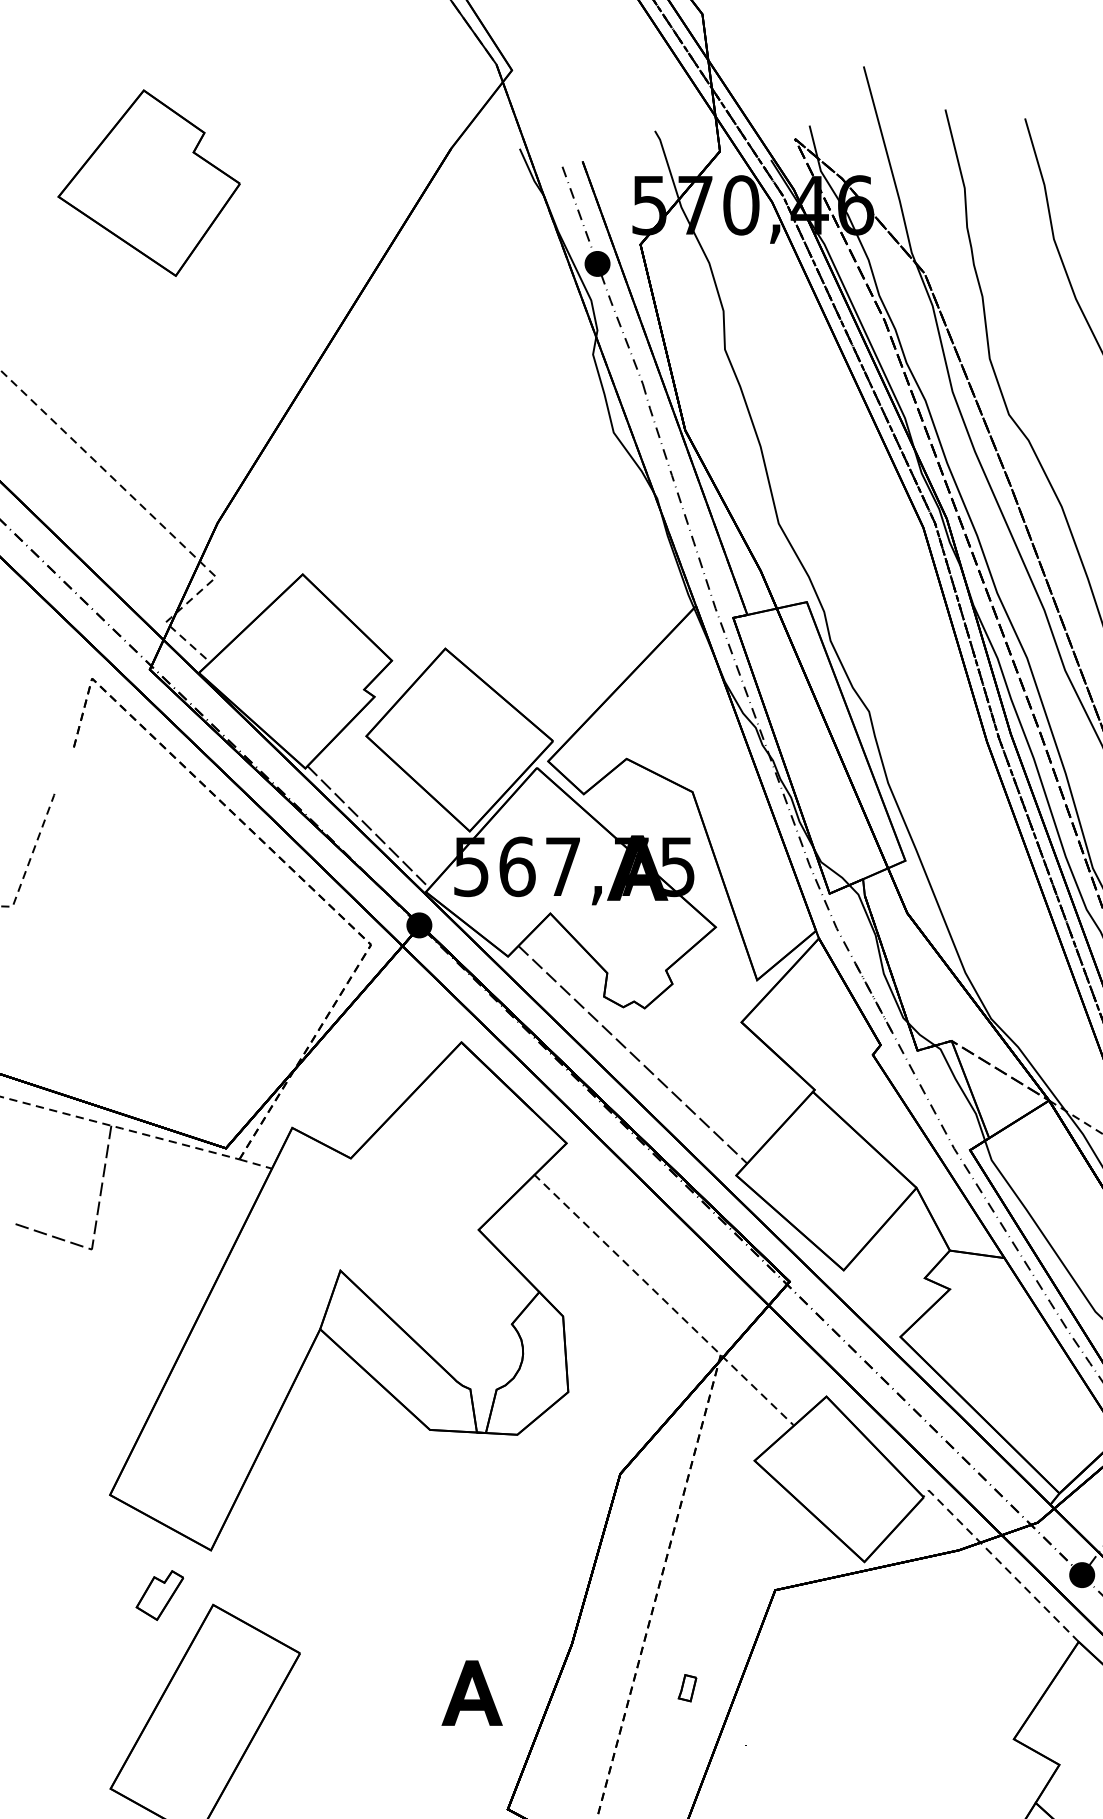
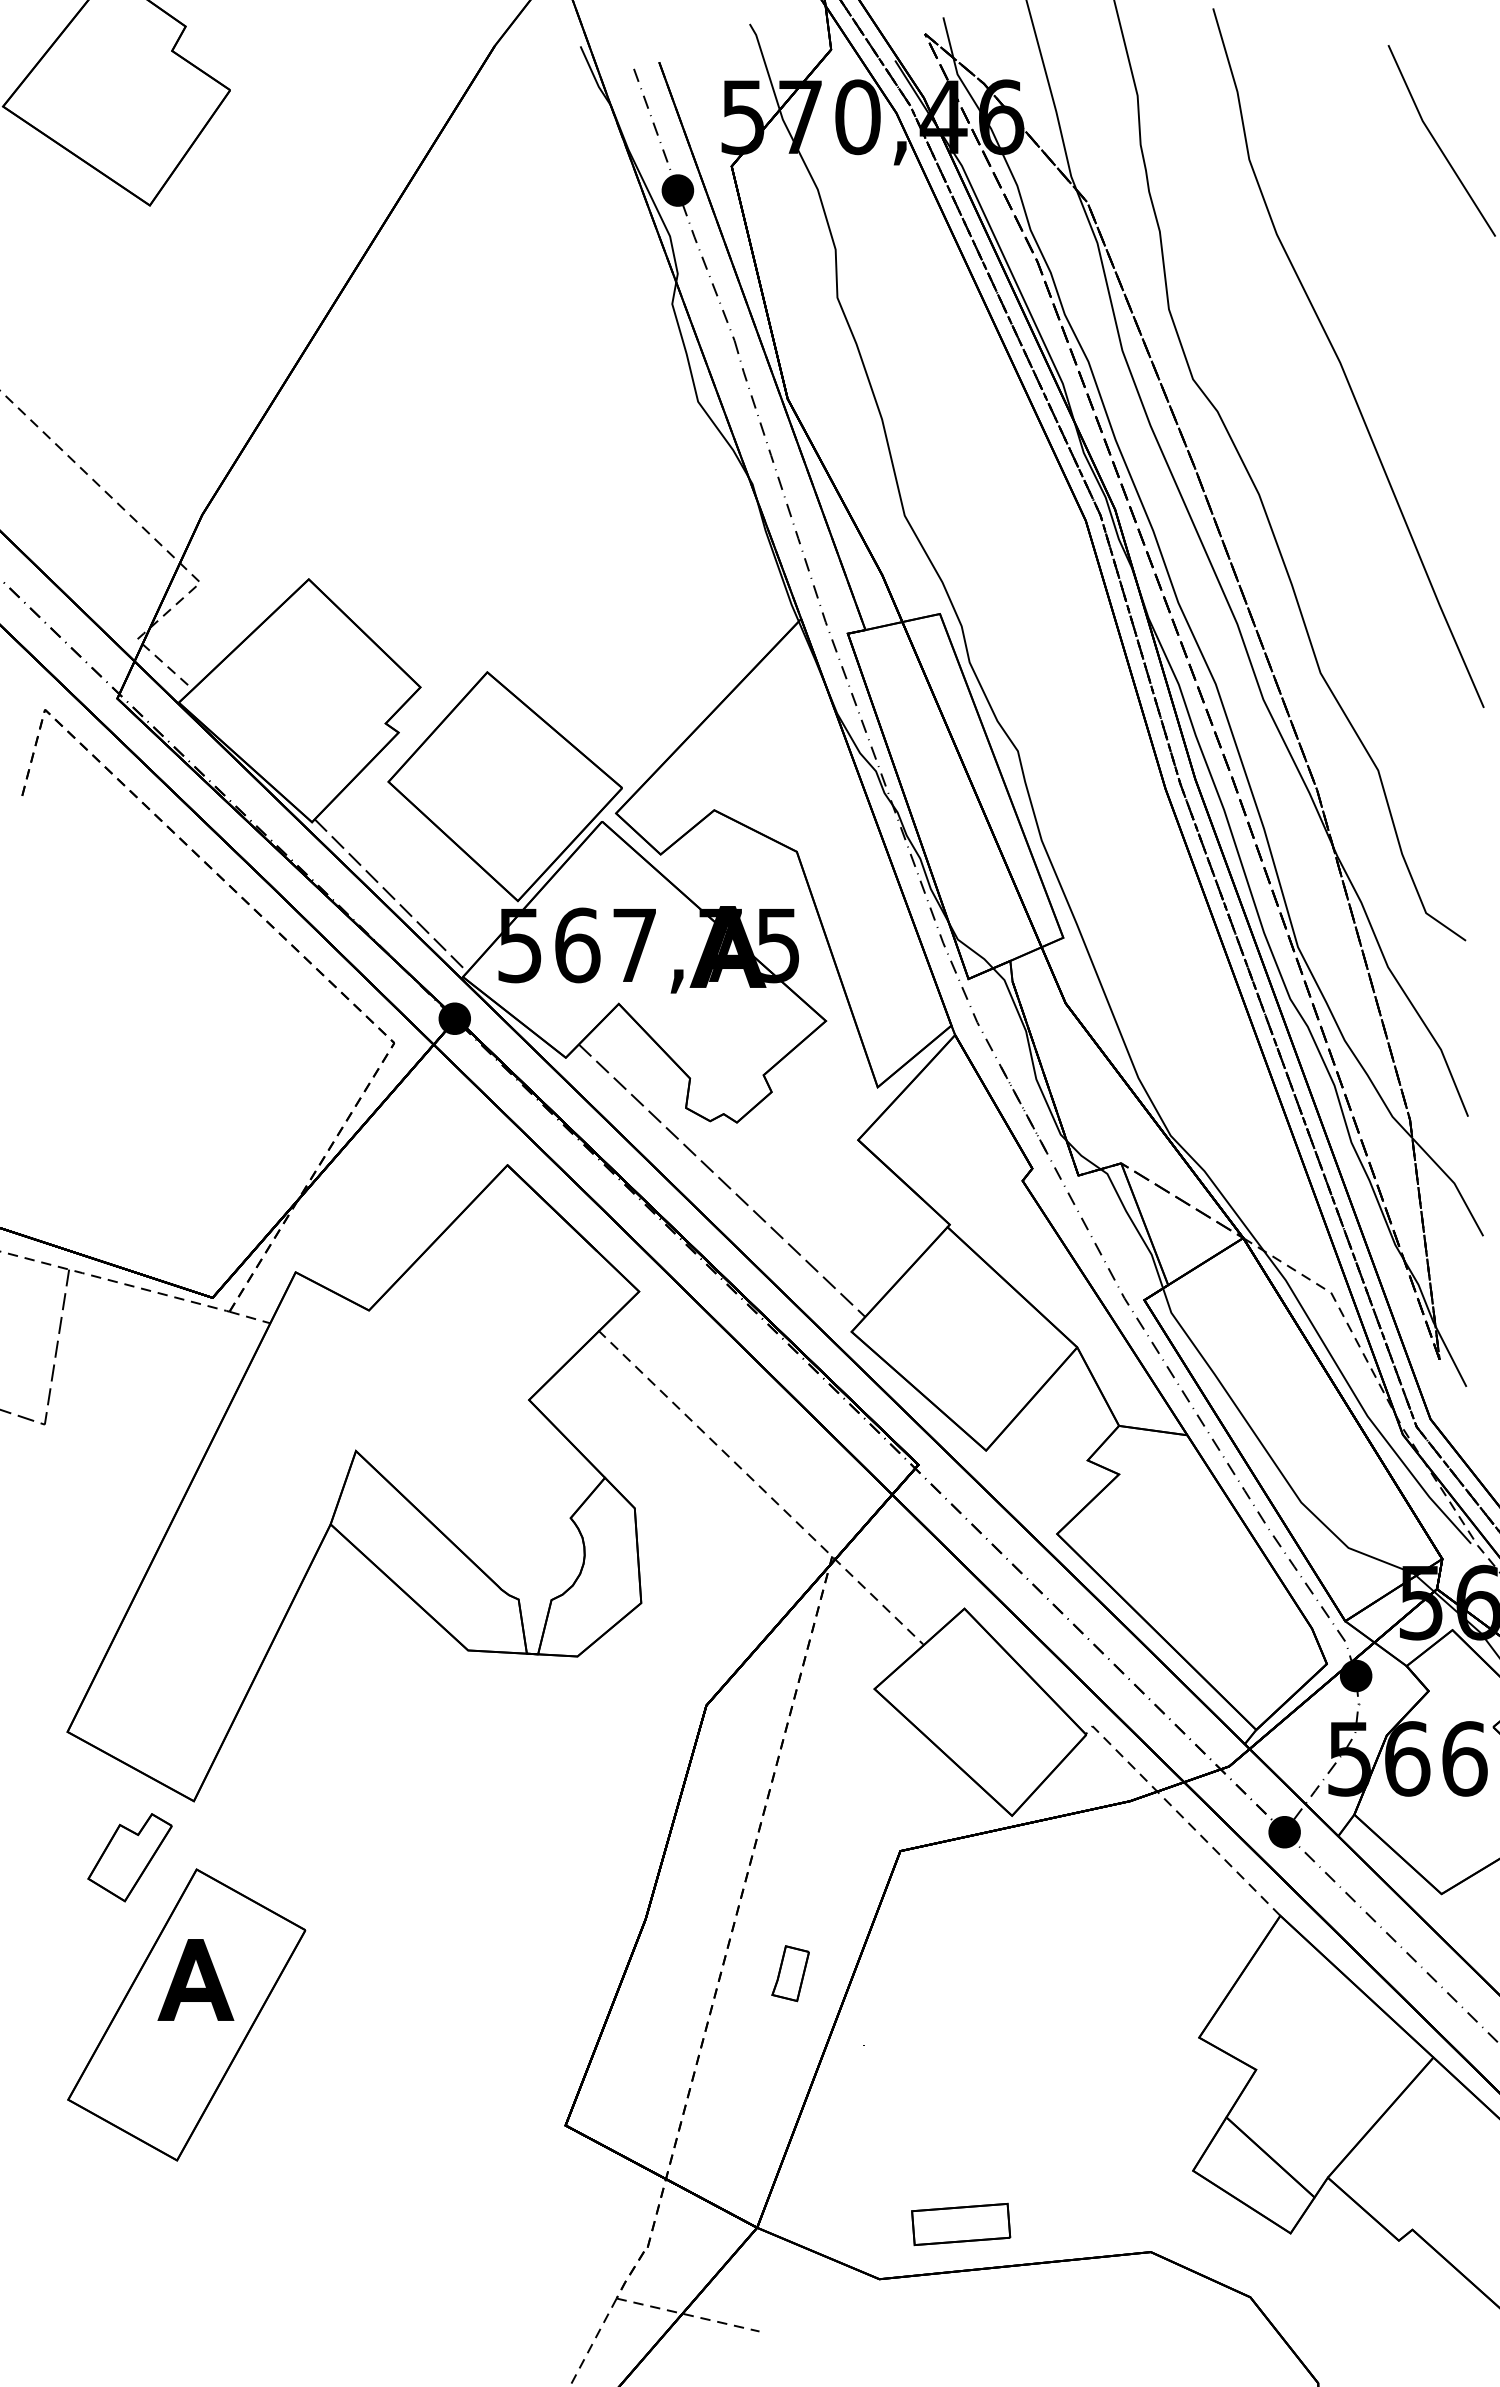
part: (159, 1595) -> (129, 1857), size x1.43
part: (687, 1687) -> (790, 1973), size x1.67
part: (471, 1692) -> (195, 1979), moved

